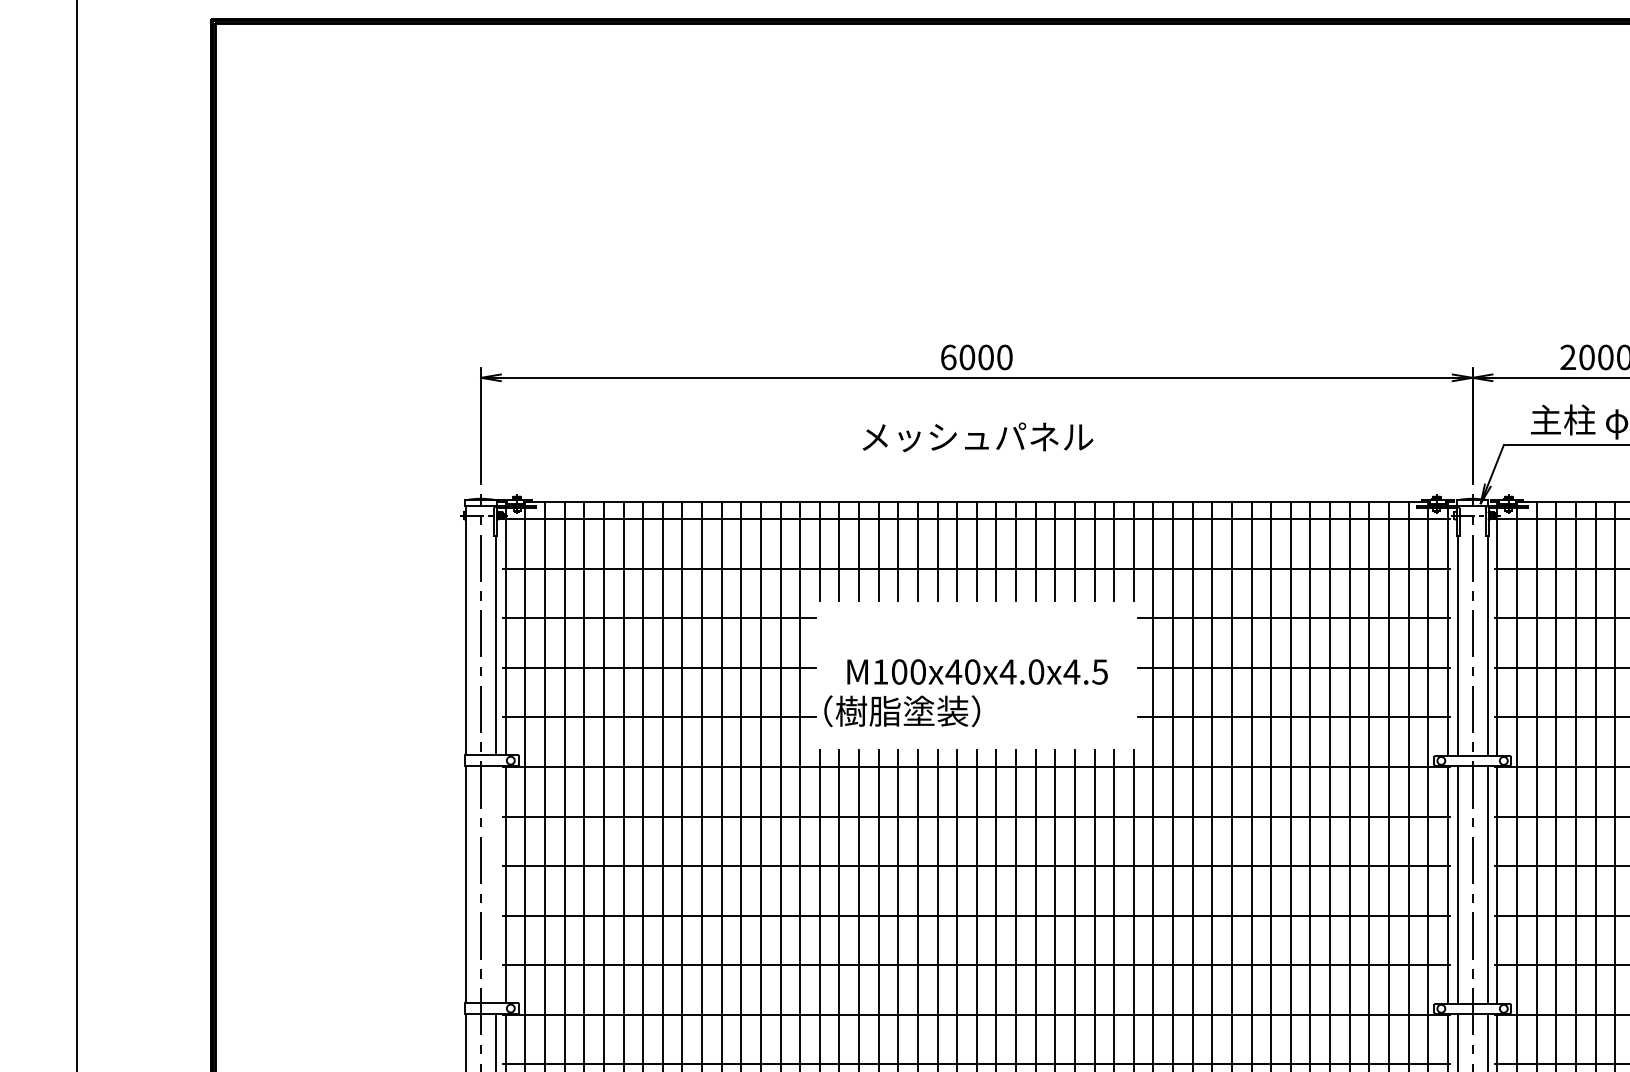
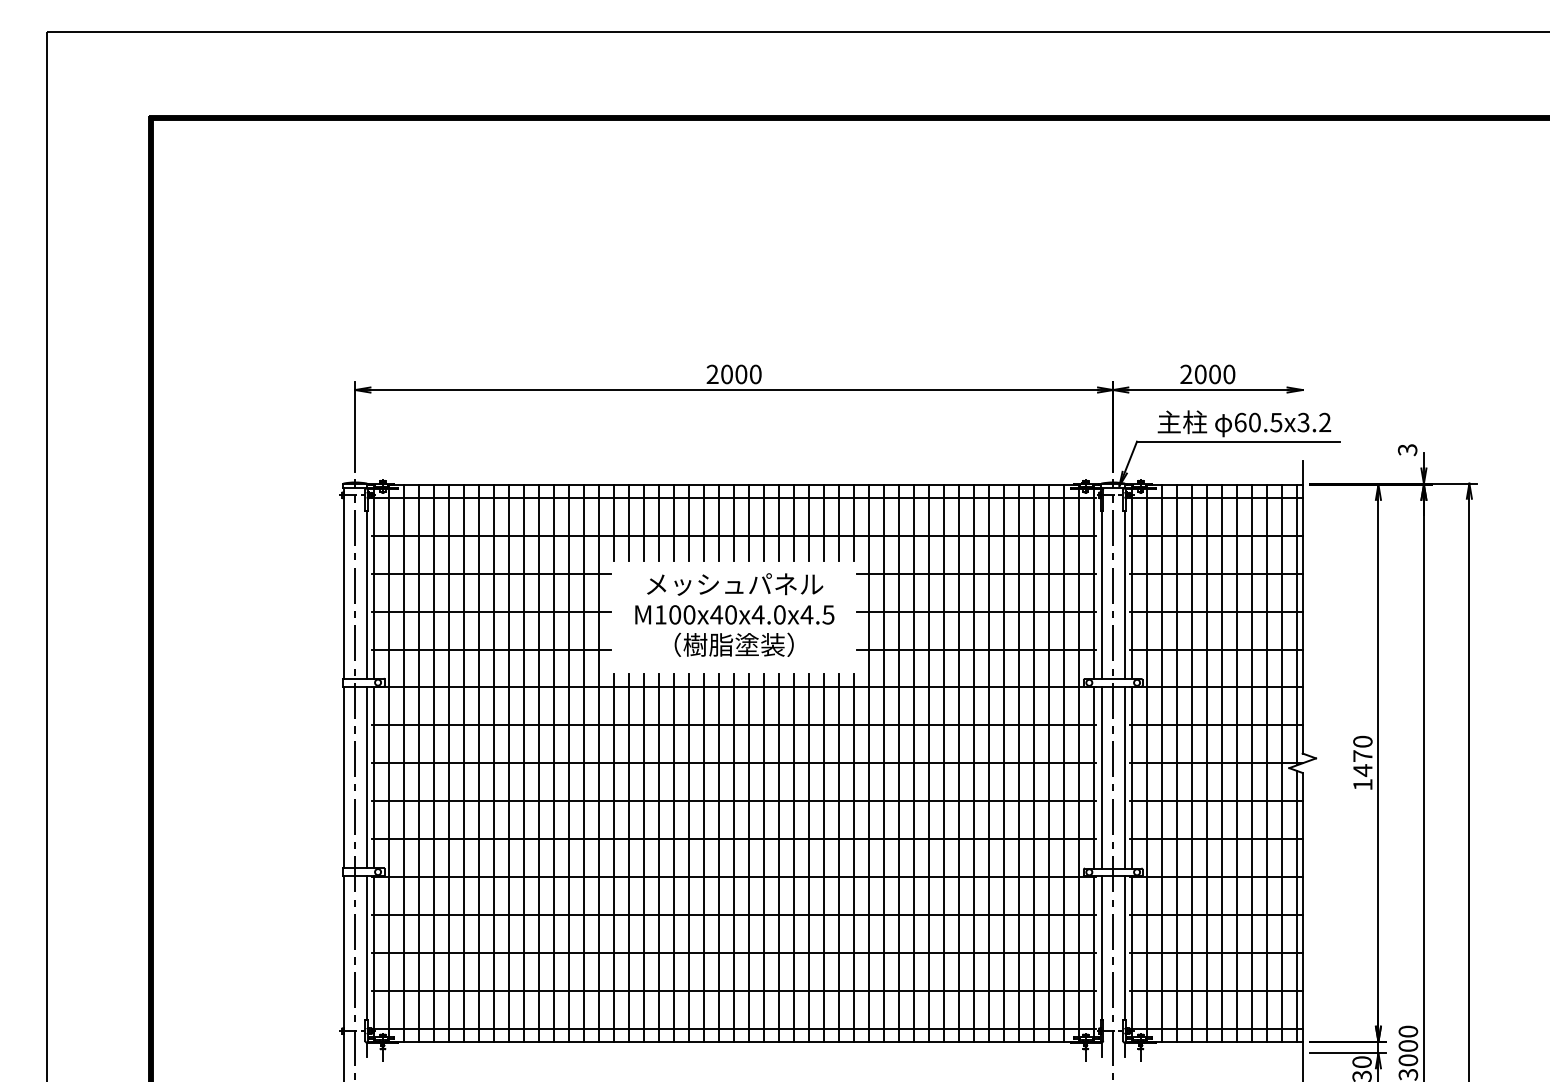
text: (948, 357) -> (712, 374), 6000 -> 2000
text: (978, 437) -> (735, 584), moved
text: (901, 710) -> (733, 644), moved
line: (495, 884) -> (366, 777), added

